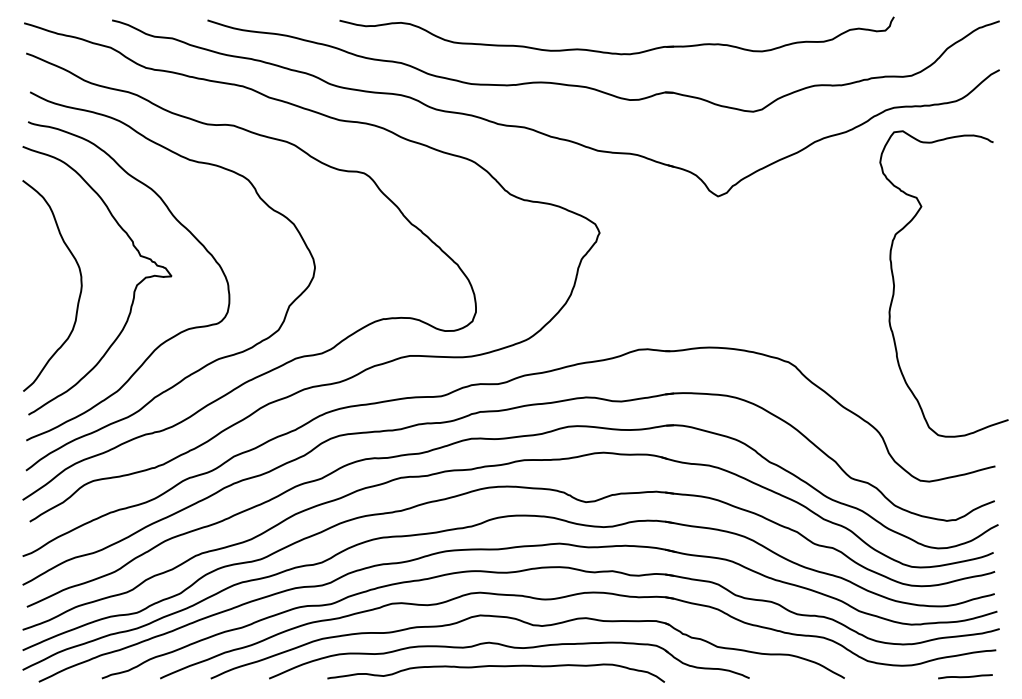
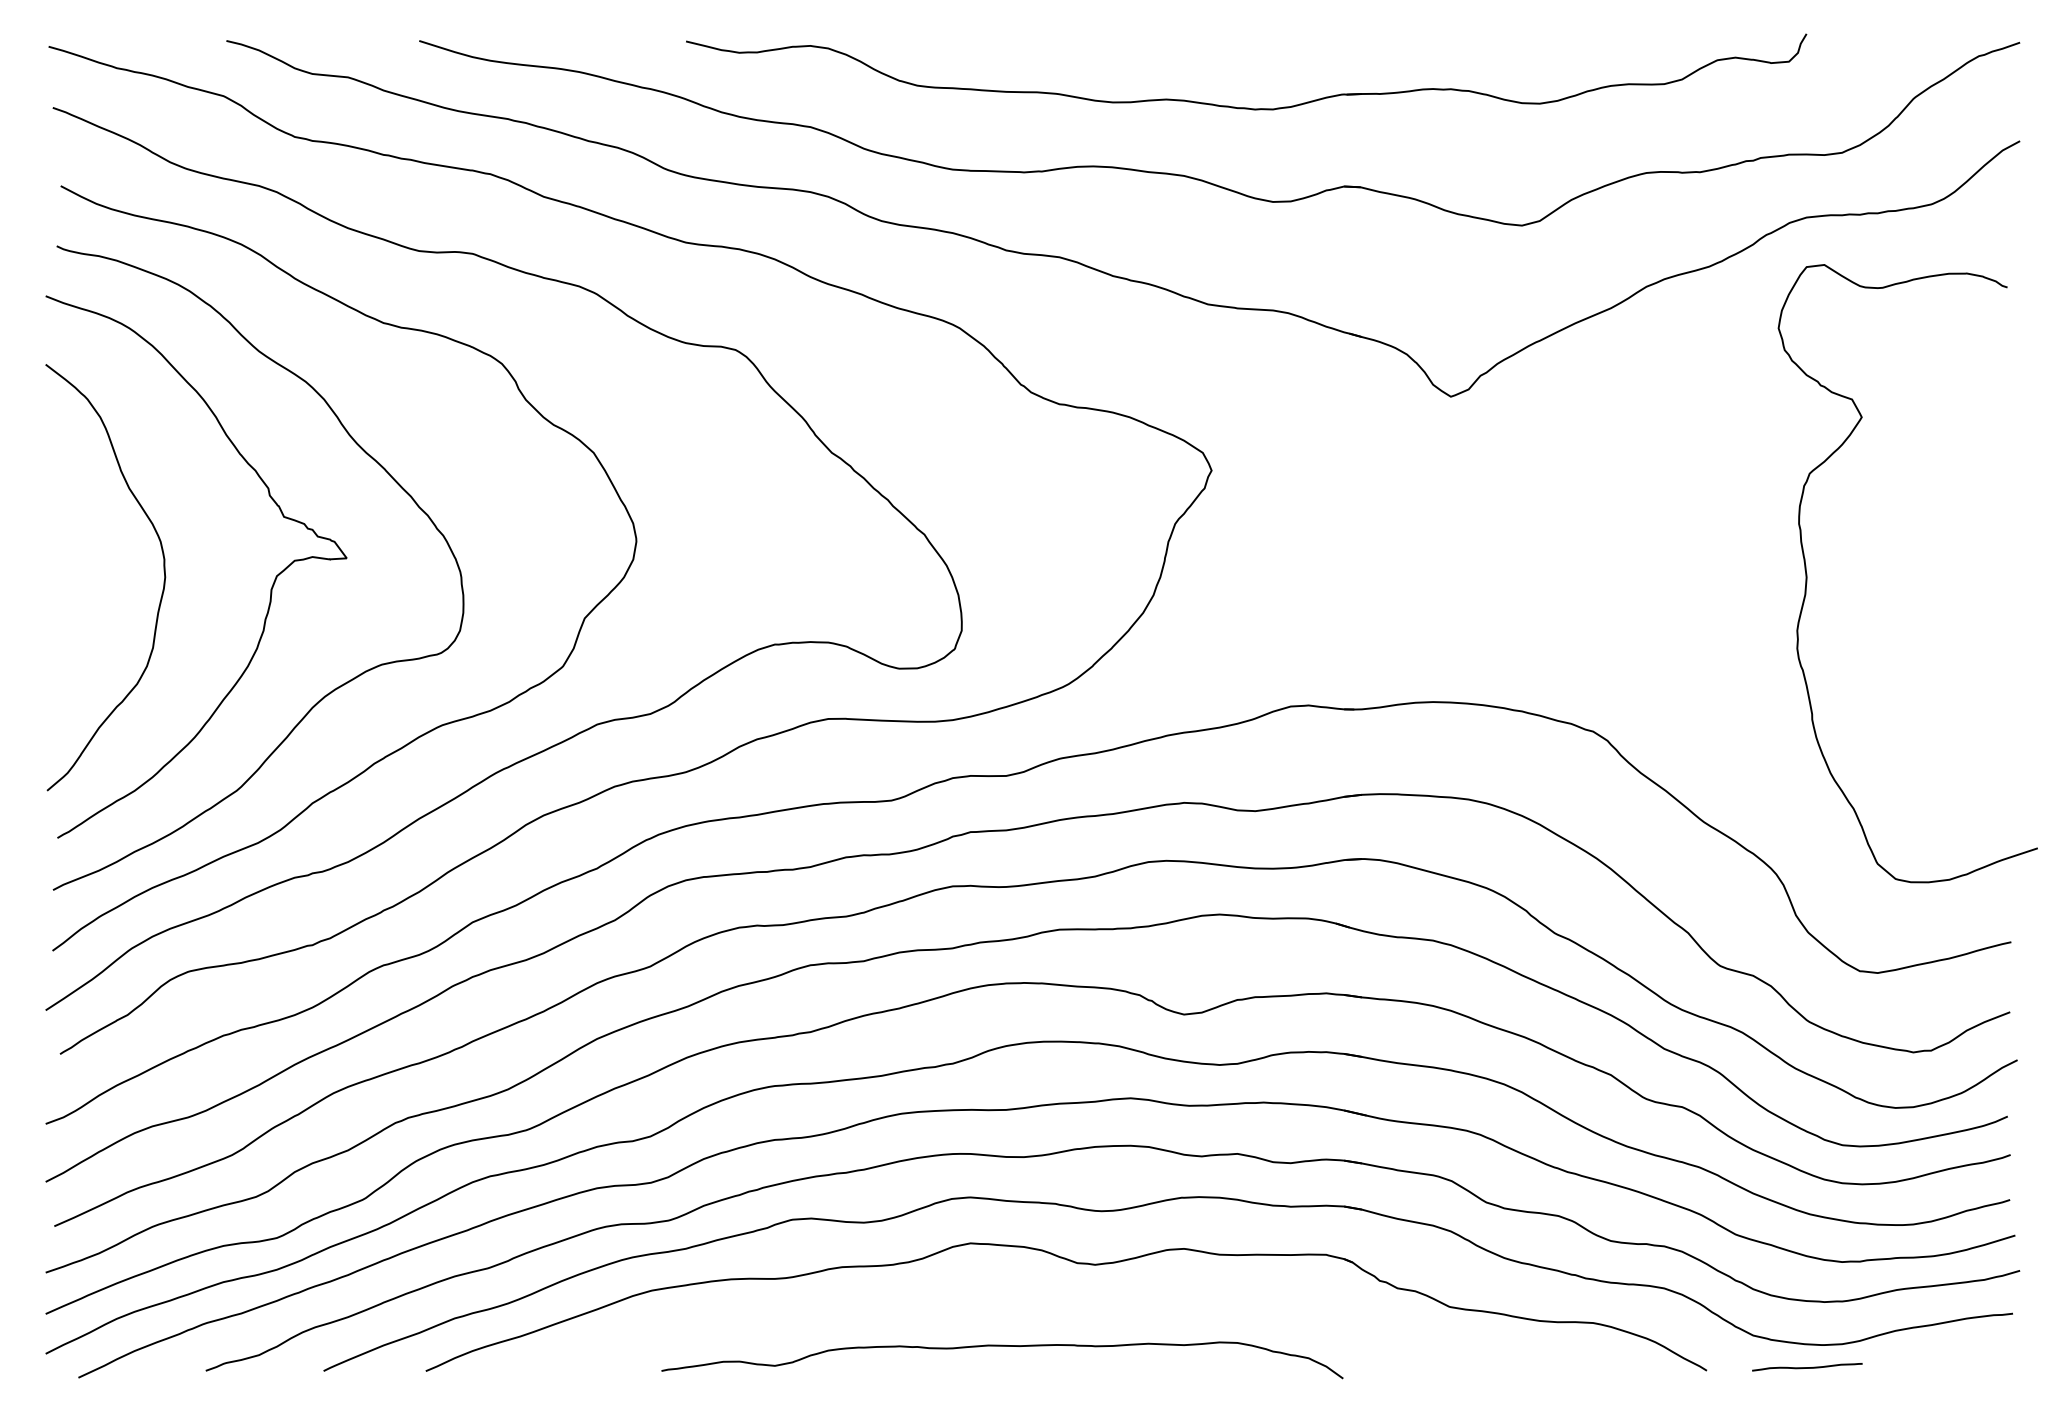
part: (512, 648) -> (1035, 1310), removed
line: (965, 676) -> (1807, 1366), moved

